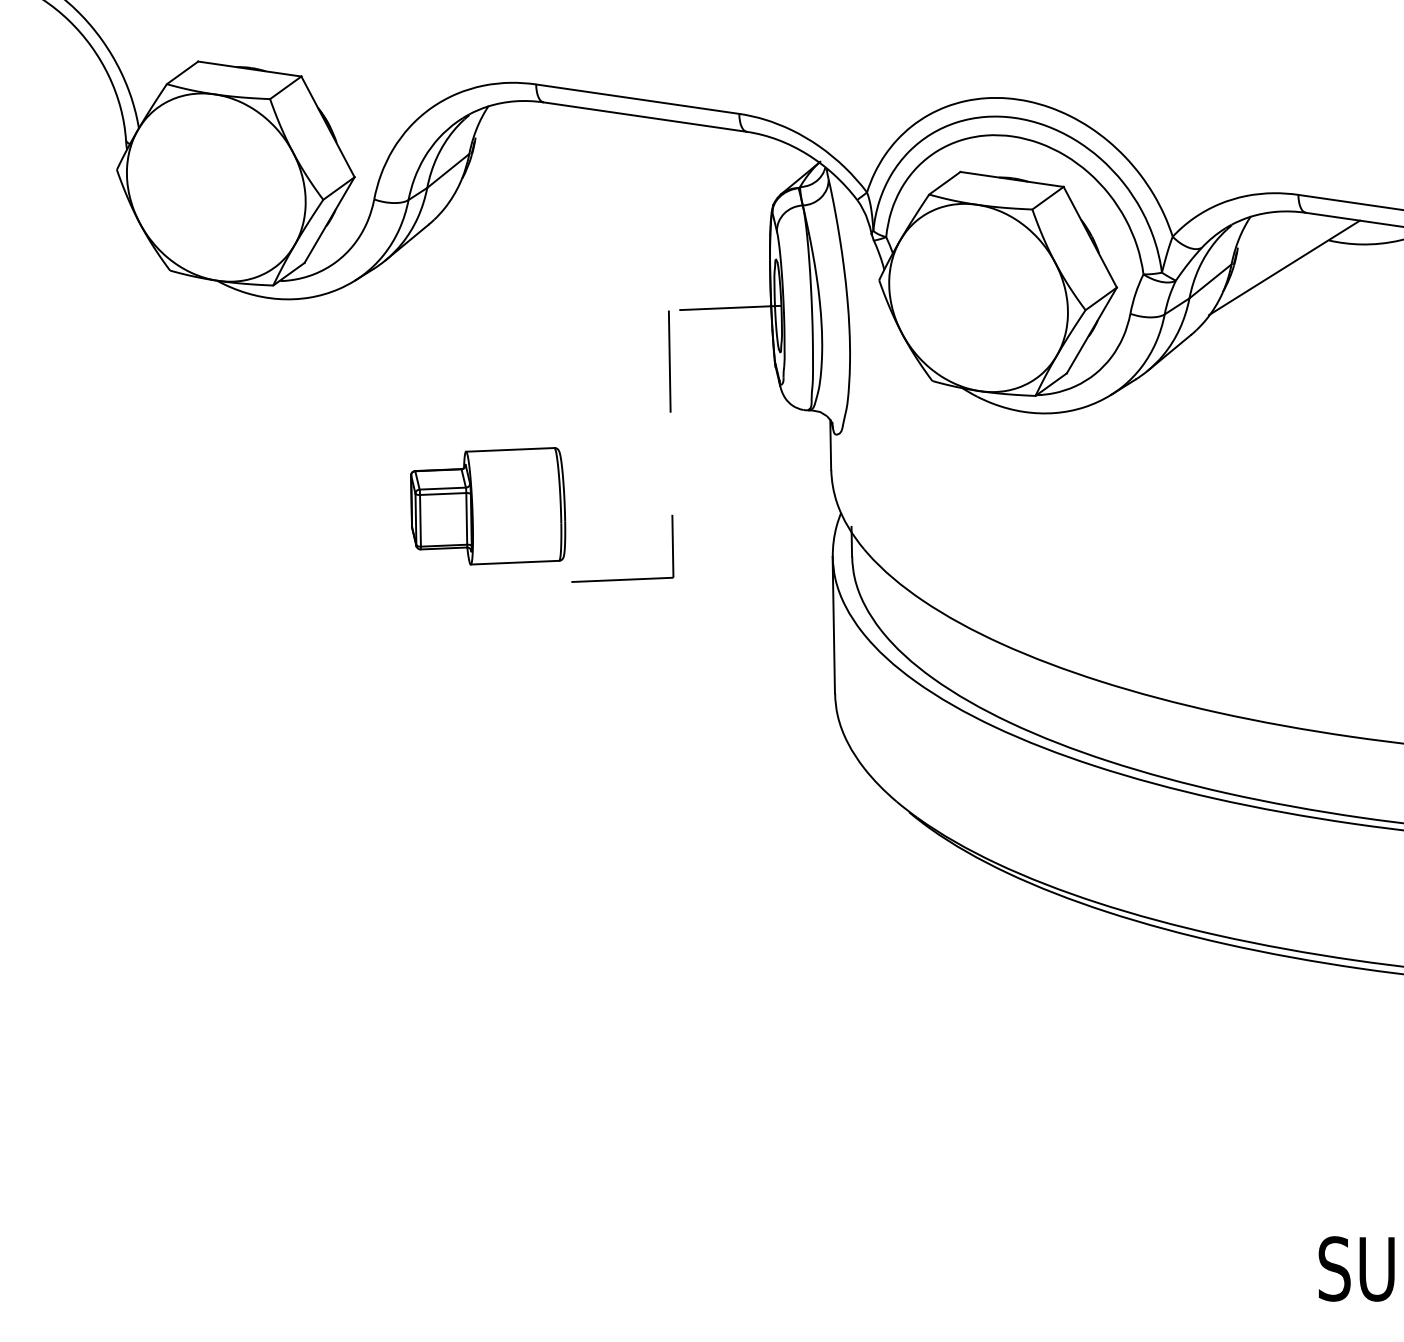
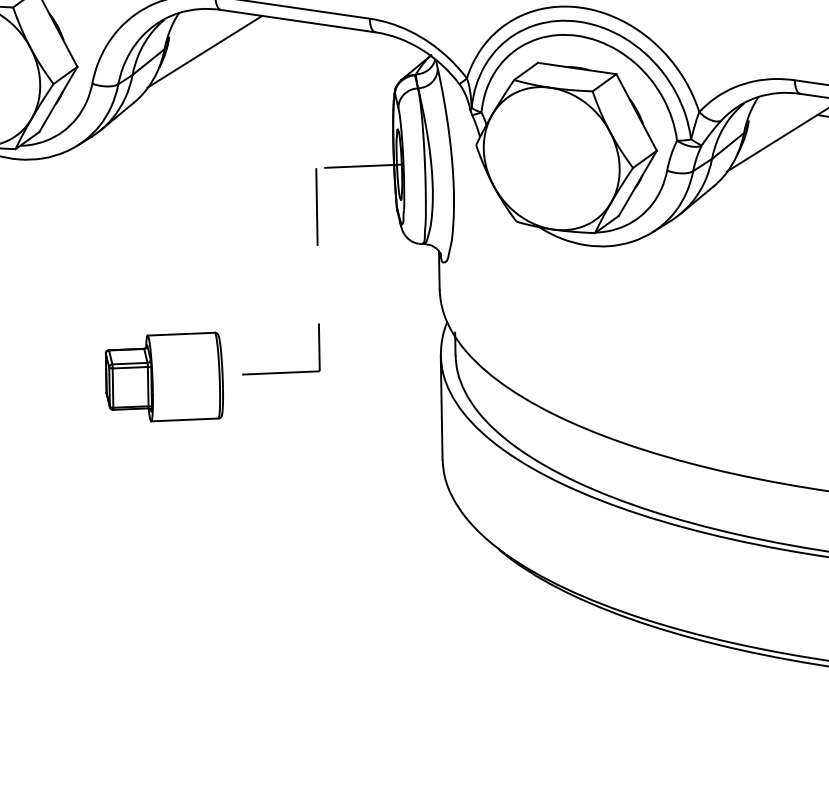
line: (522, 157) -> (205, 51), added
part: (488, 506) -> (164, 377), moved

